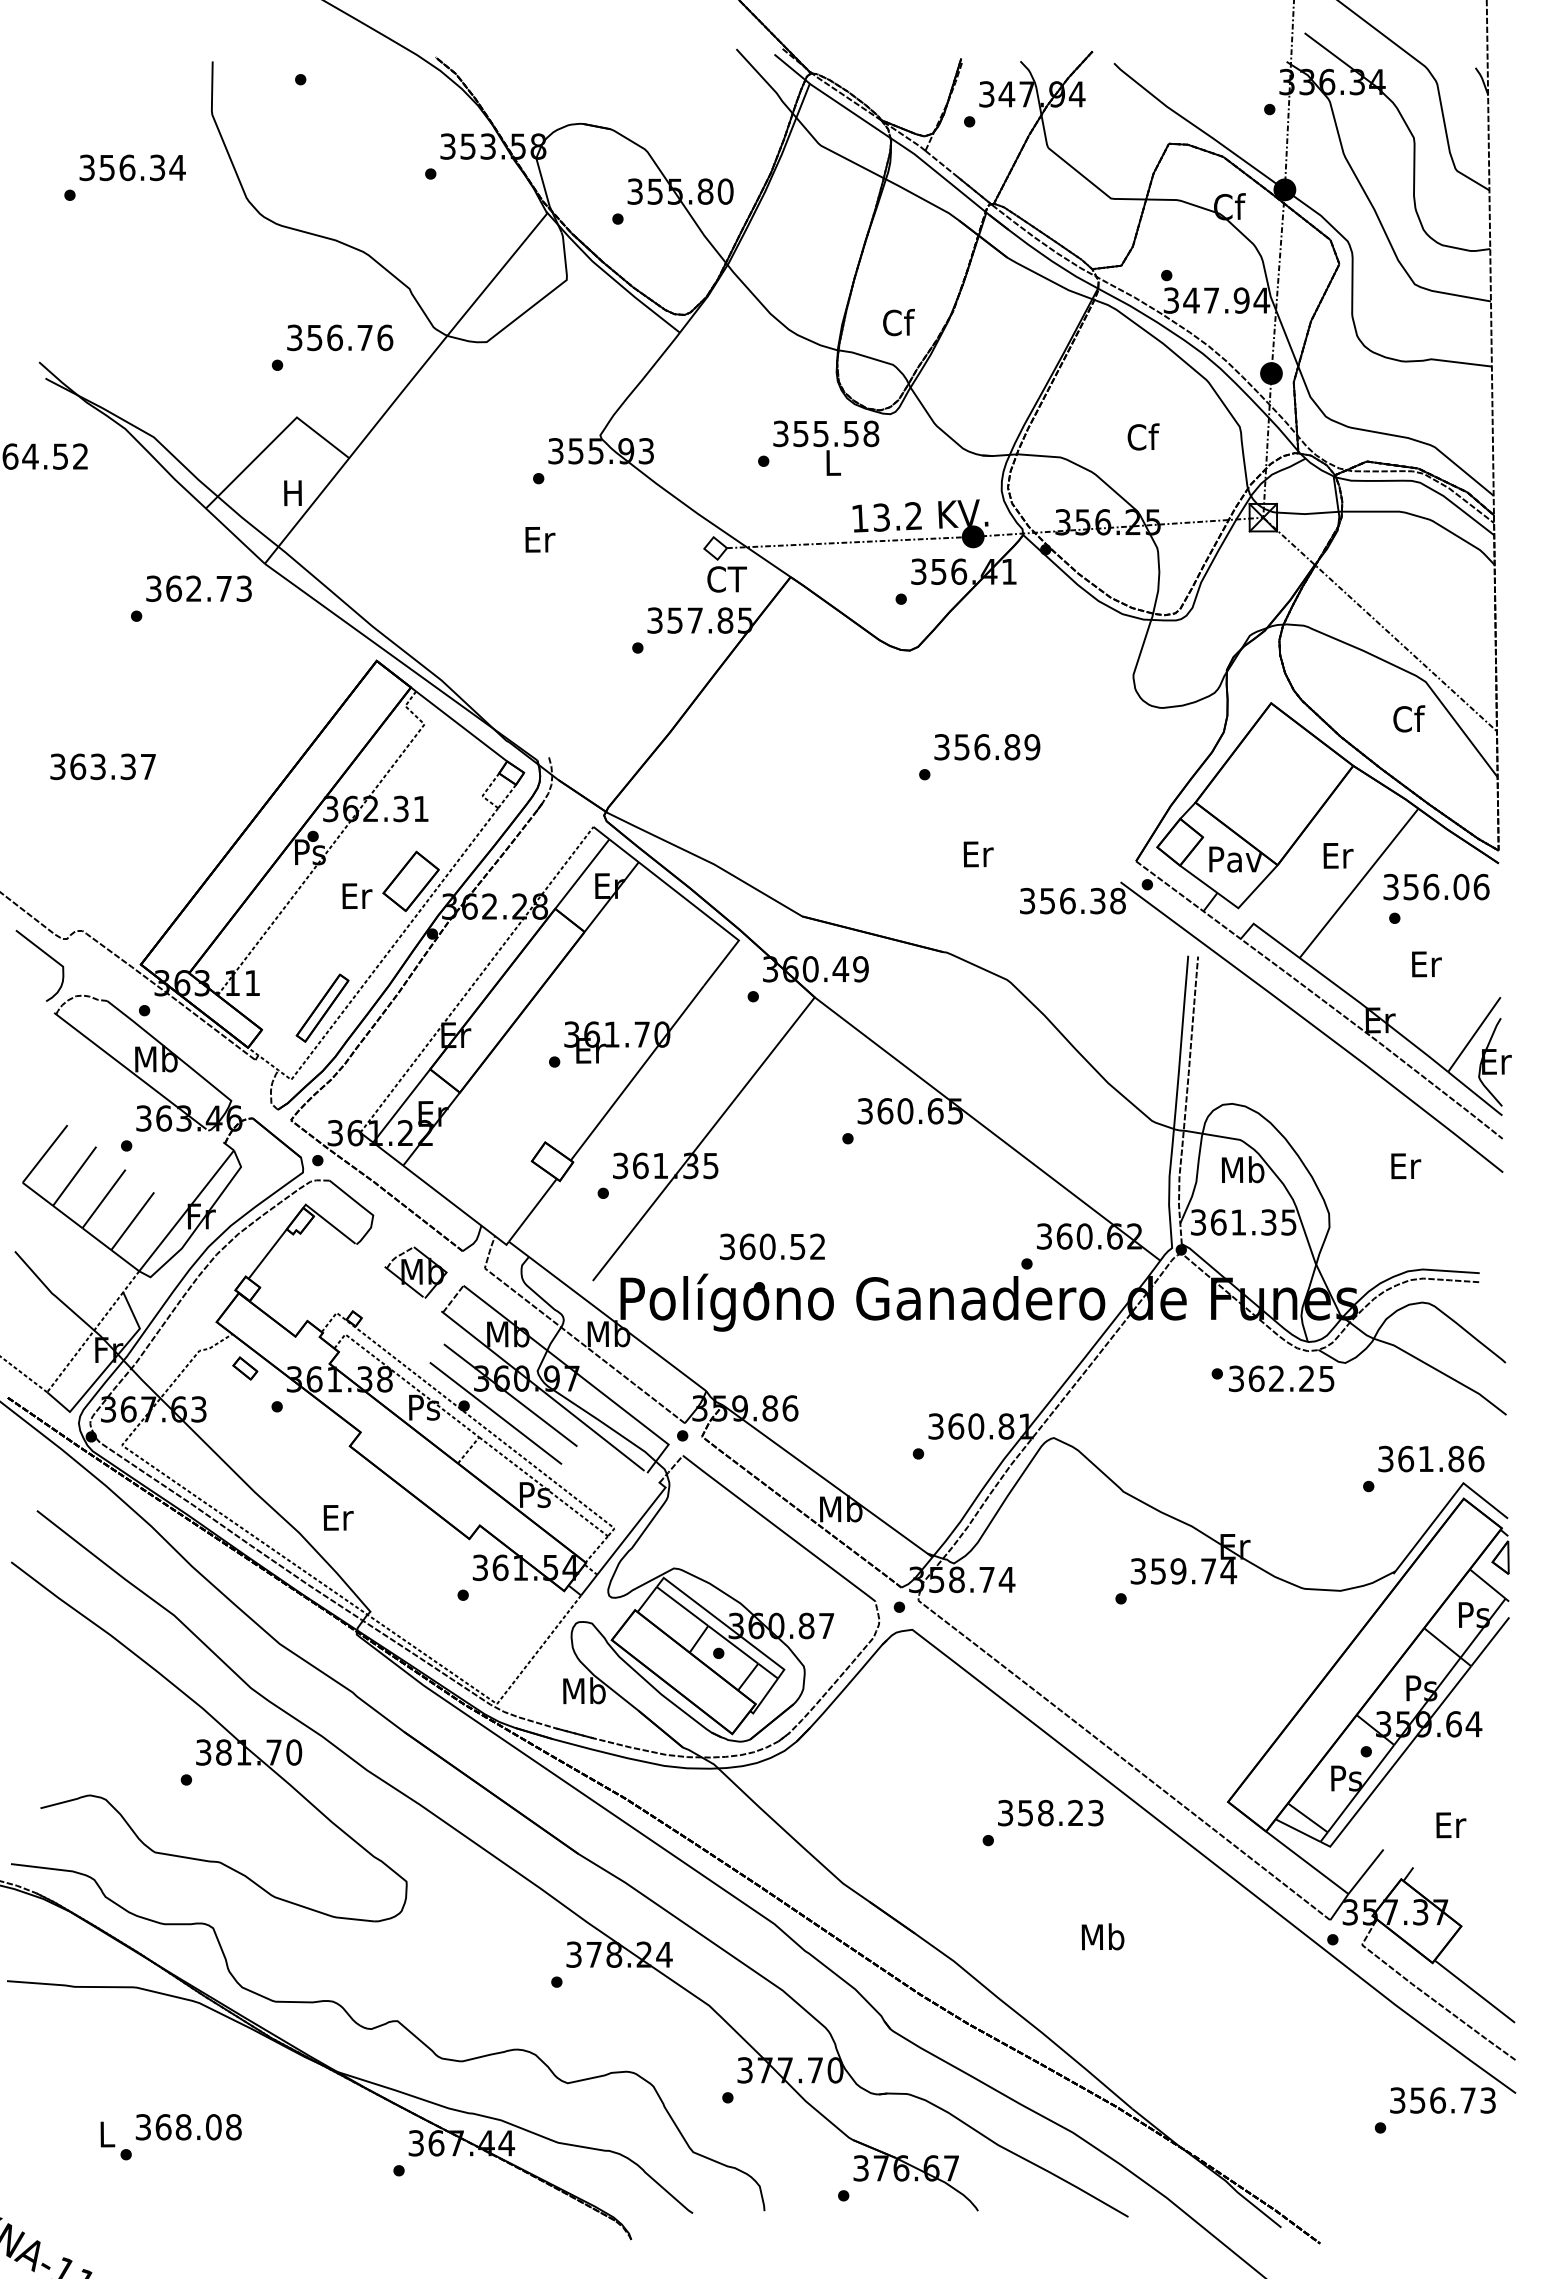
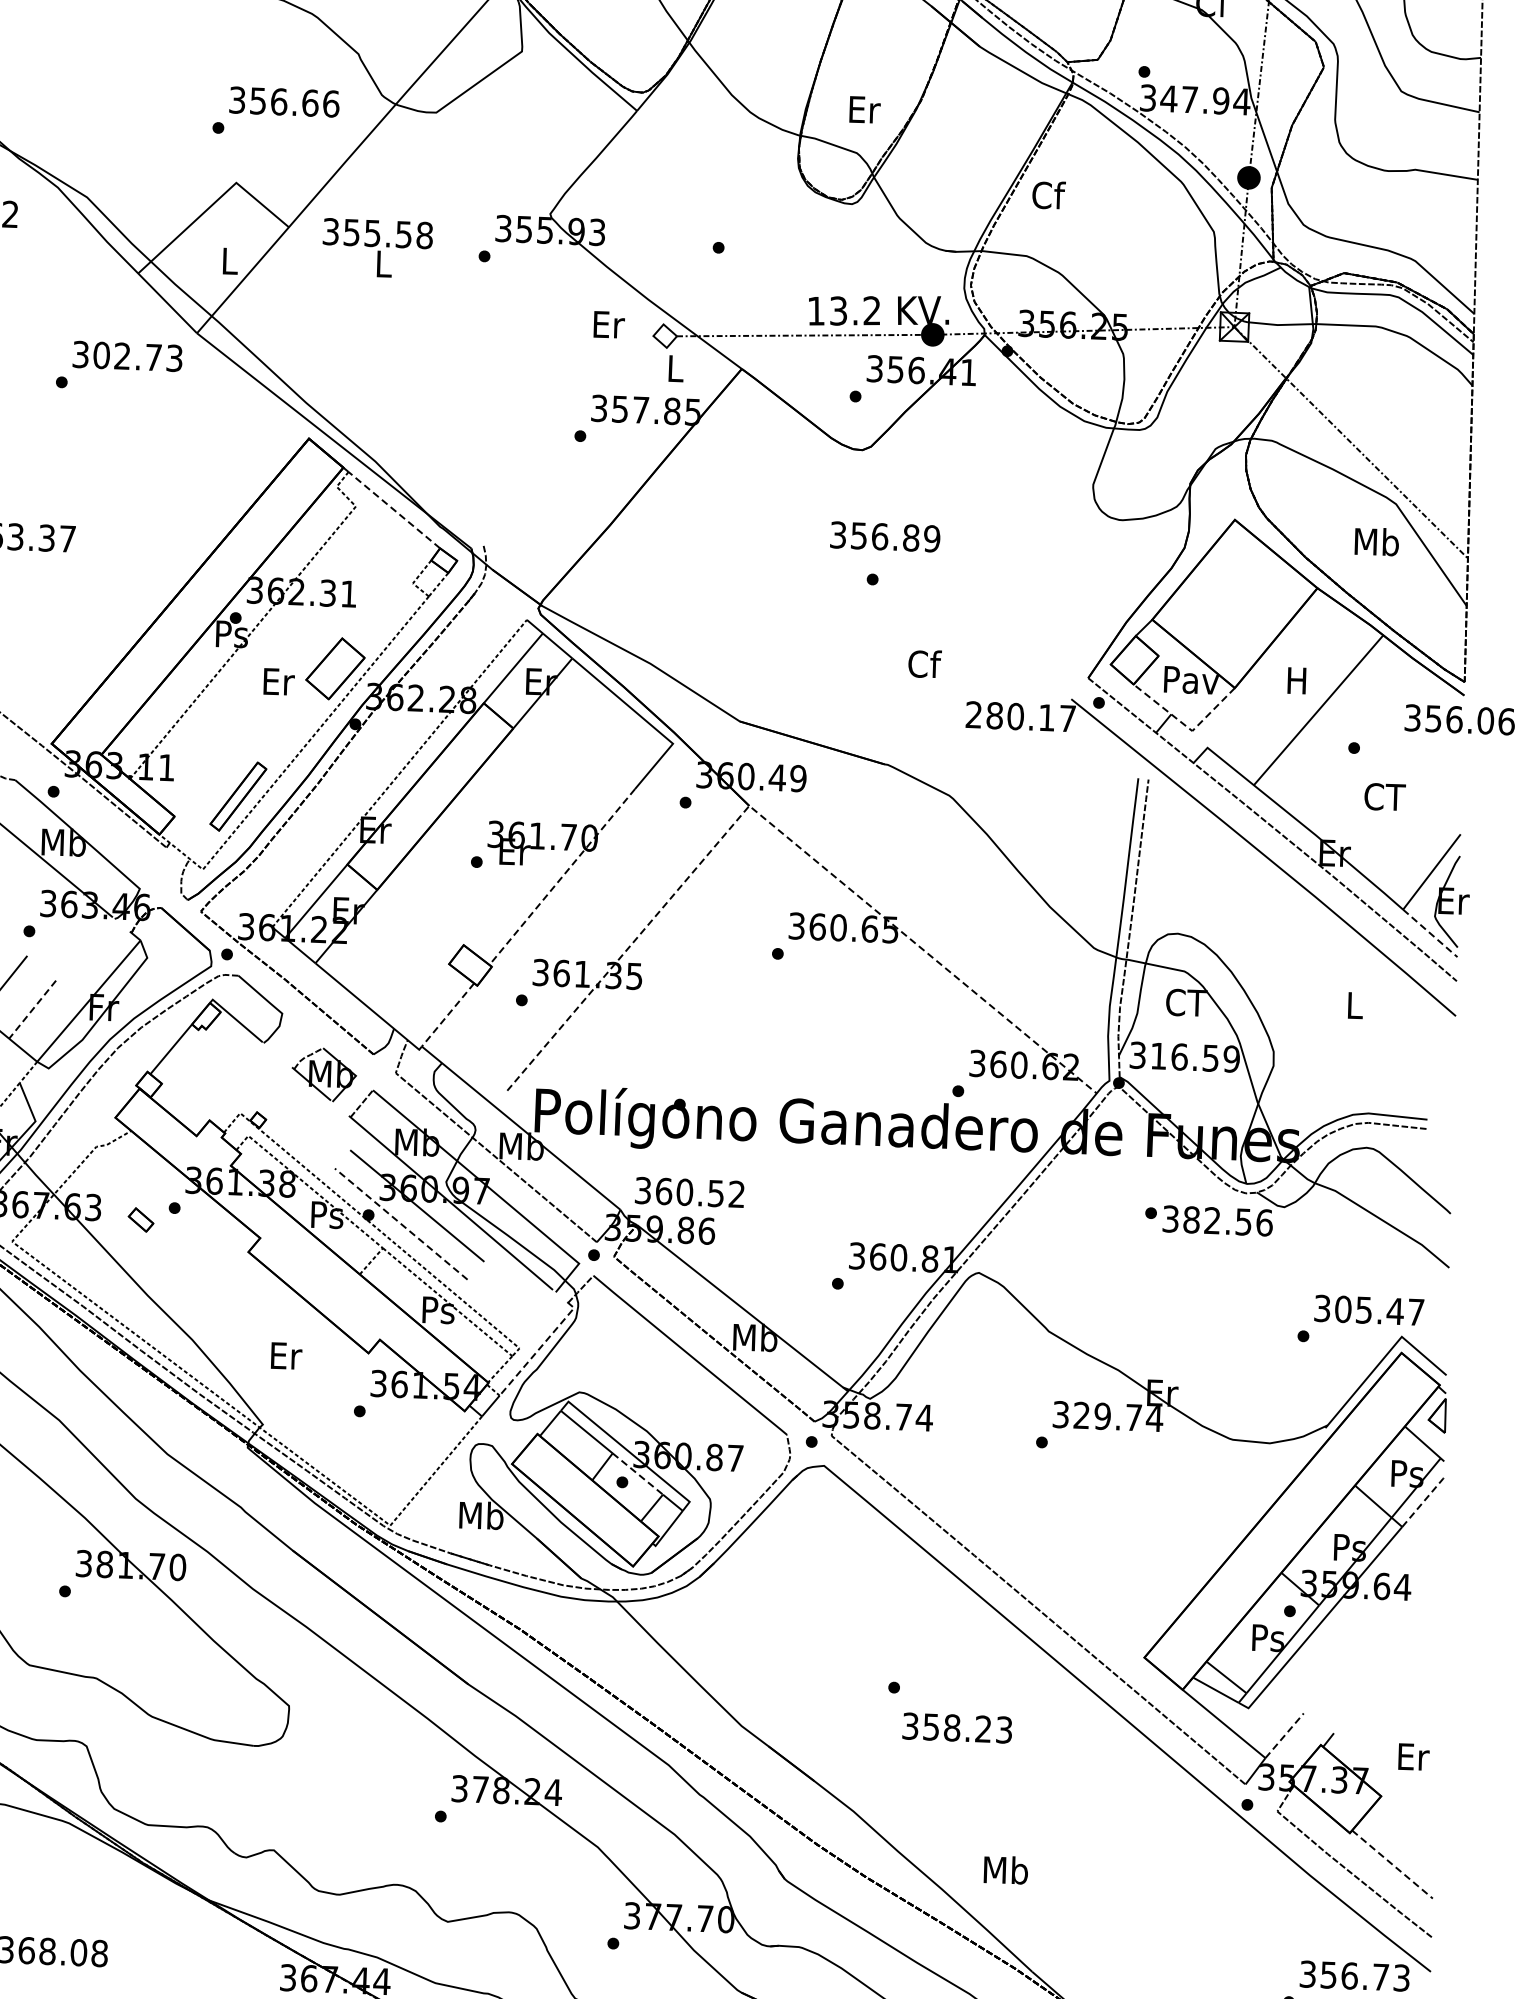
text: (898, 322) -> (864, 109), Cf -> Er
text: (365, 337) -> (310, 102), 356.76 -> 356.66
text: (1143, 436) -> (1048, 194), moved
text: (826, 447) -> (377, 247), moved
text: (292, 493) -> (228, 261), H -> L
text: (540, 539) -> (609, 324), moved
text: (726, 579) -> (675, 368), CT -> L
text: (174, 588) -> (102, 355), 362.73 -> 302.73
text: (1408, 718) -> (1376, 541), Cf -> Mb
line: (461, 726) -> (394, 510), solid -> dashed
text: (987, 747) -> (885, 537), moved
text: (978, 853) -> (925, 663), Er -> Cf
text: (1338, 855) -> (1298, 680), Er -> H
text: (1436, 886) -> (1459, 719), moved
text: (1072, 900) -> (1020, 716), 356.38 -> 280.17
line: (1232, 904) -> (1186, 726), solid -> dashed
text: (1426, 964) -> (1385, 797), Er -> CT
line: (844, 1019) -> (779, 830), solid -> dashed
line: (637, 1073) -> (562, 877), solid -> dashed
line: (1475, 1094) -> (1430, 934), solid -> dashed
text: (1406, 1166) -> (1355, 1005), Er -> L
text: (1242, 1169) -> (1185, 1002), Mb -> CT
line: (532, 1210) -> (447, 1015), solid -> dashed
line: (132, 1221) -> (32, 1009), solid -> dashed
text: (1253, 1222) -> (1194, 1057), 361.35 -> 316.59
text: (772, 1246) -> (689, 1192), moved
part: (245, 1368) -> (141, 1219), moved
text: (1291, 1378) -> (1227, 1221), 362.25 -> 382.56
line: (495, 1413) -> (400, 1224), solid -> dashed
text: (1441, 1458) -> (1380, 1310), 361.86 -> 305.47
text: (338, 1517) -> (286, 1355), moved
line: (634, 1527) -> (540, 1348), solid -> dashed
text: (1157, 1571) -> (1080, 1415), 359.74 -> 329.74
line: (1490, 1641) -> (1423, 1502), solid -> dashed
line: (733, 1645) -> (638, 1474), solid -> dashed
text: (1050, 1813) -> (957, 1728), moved
text: (1451, 1825) -> (1414, 1757), moved
line: (1366, 1871) -> (1285, 1735), solid -> dashed
text: (1102, 1936) -> (1005, 1869), moved
line: (1474, 1991) -> (1392, 1864), solid -> dashed

